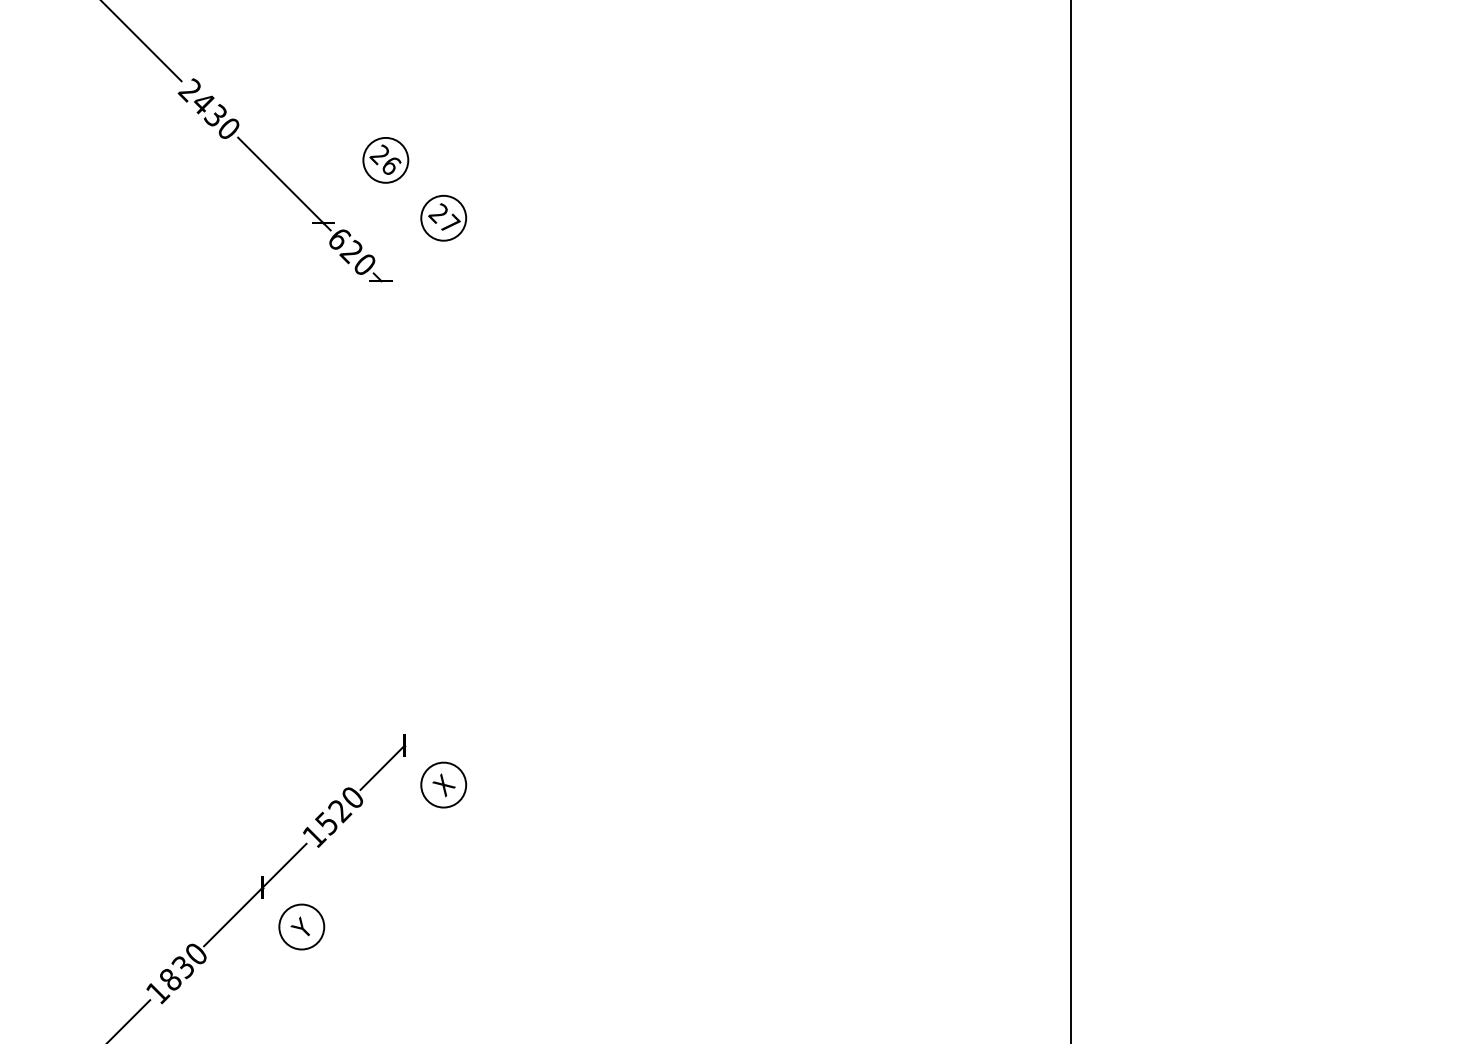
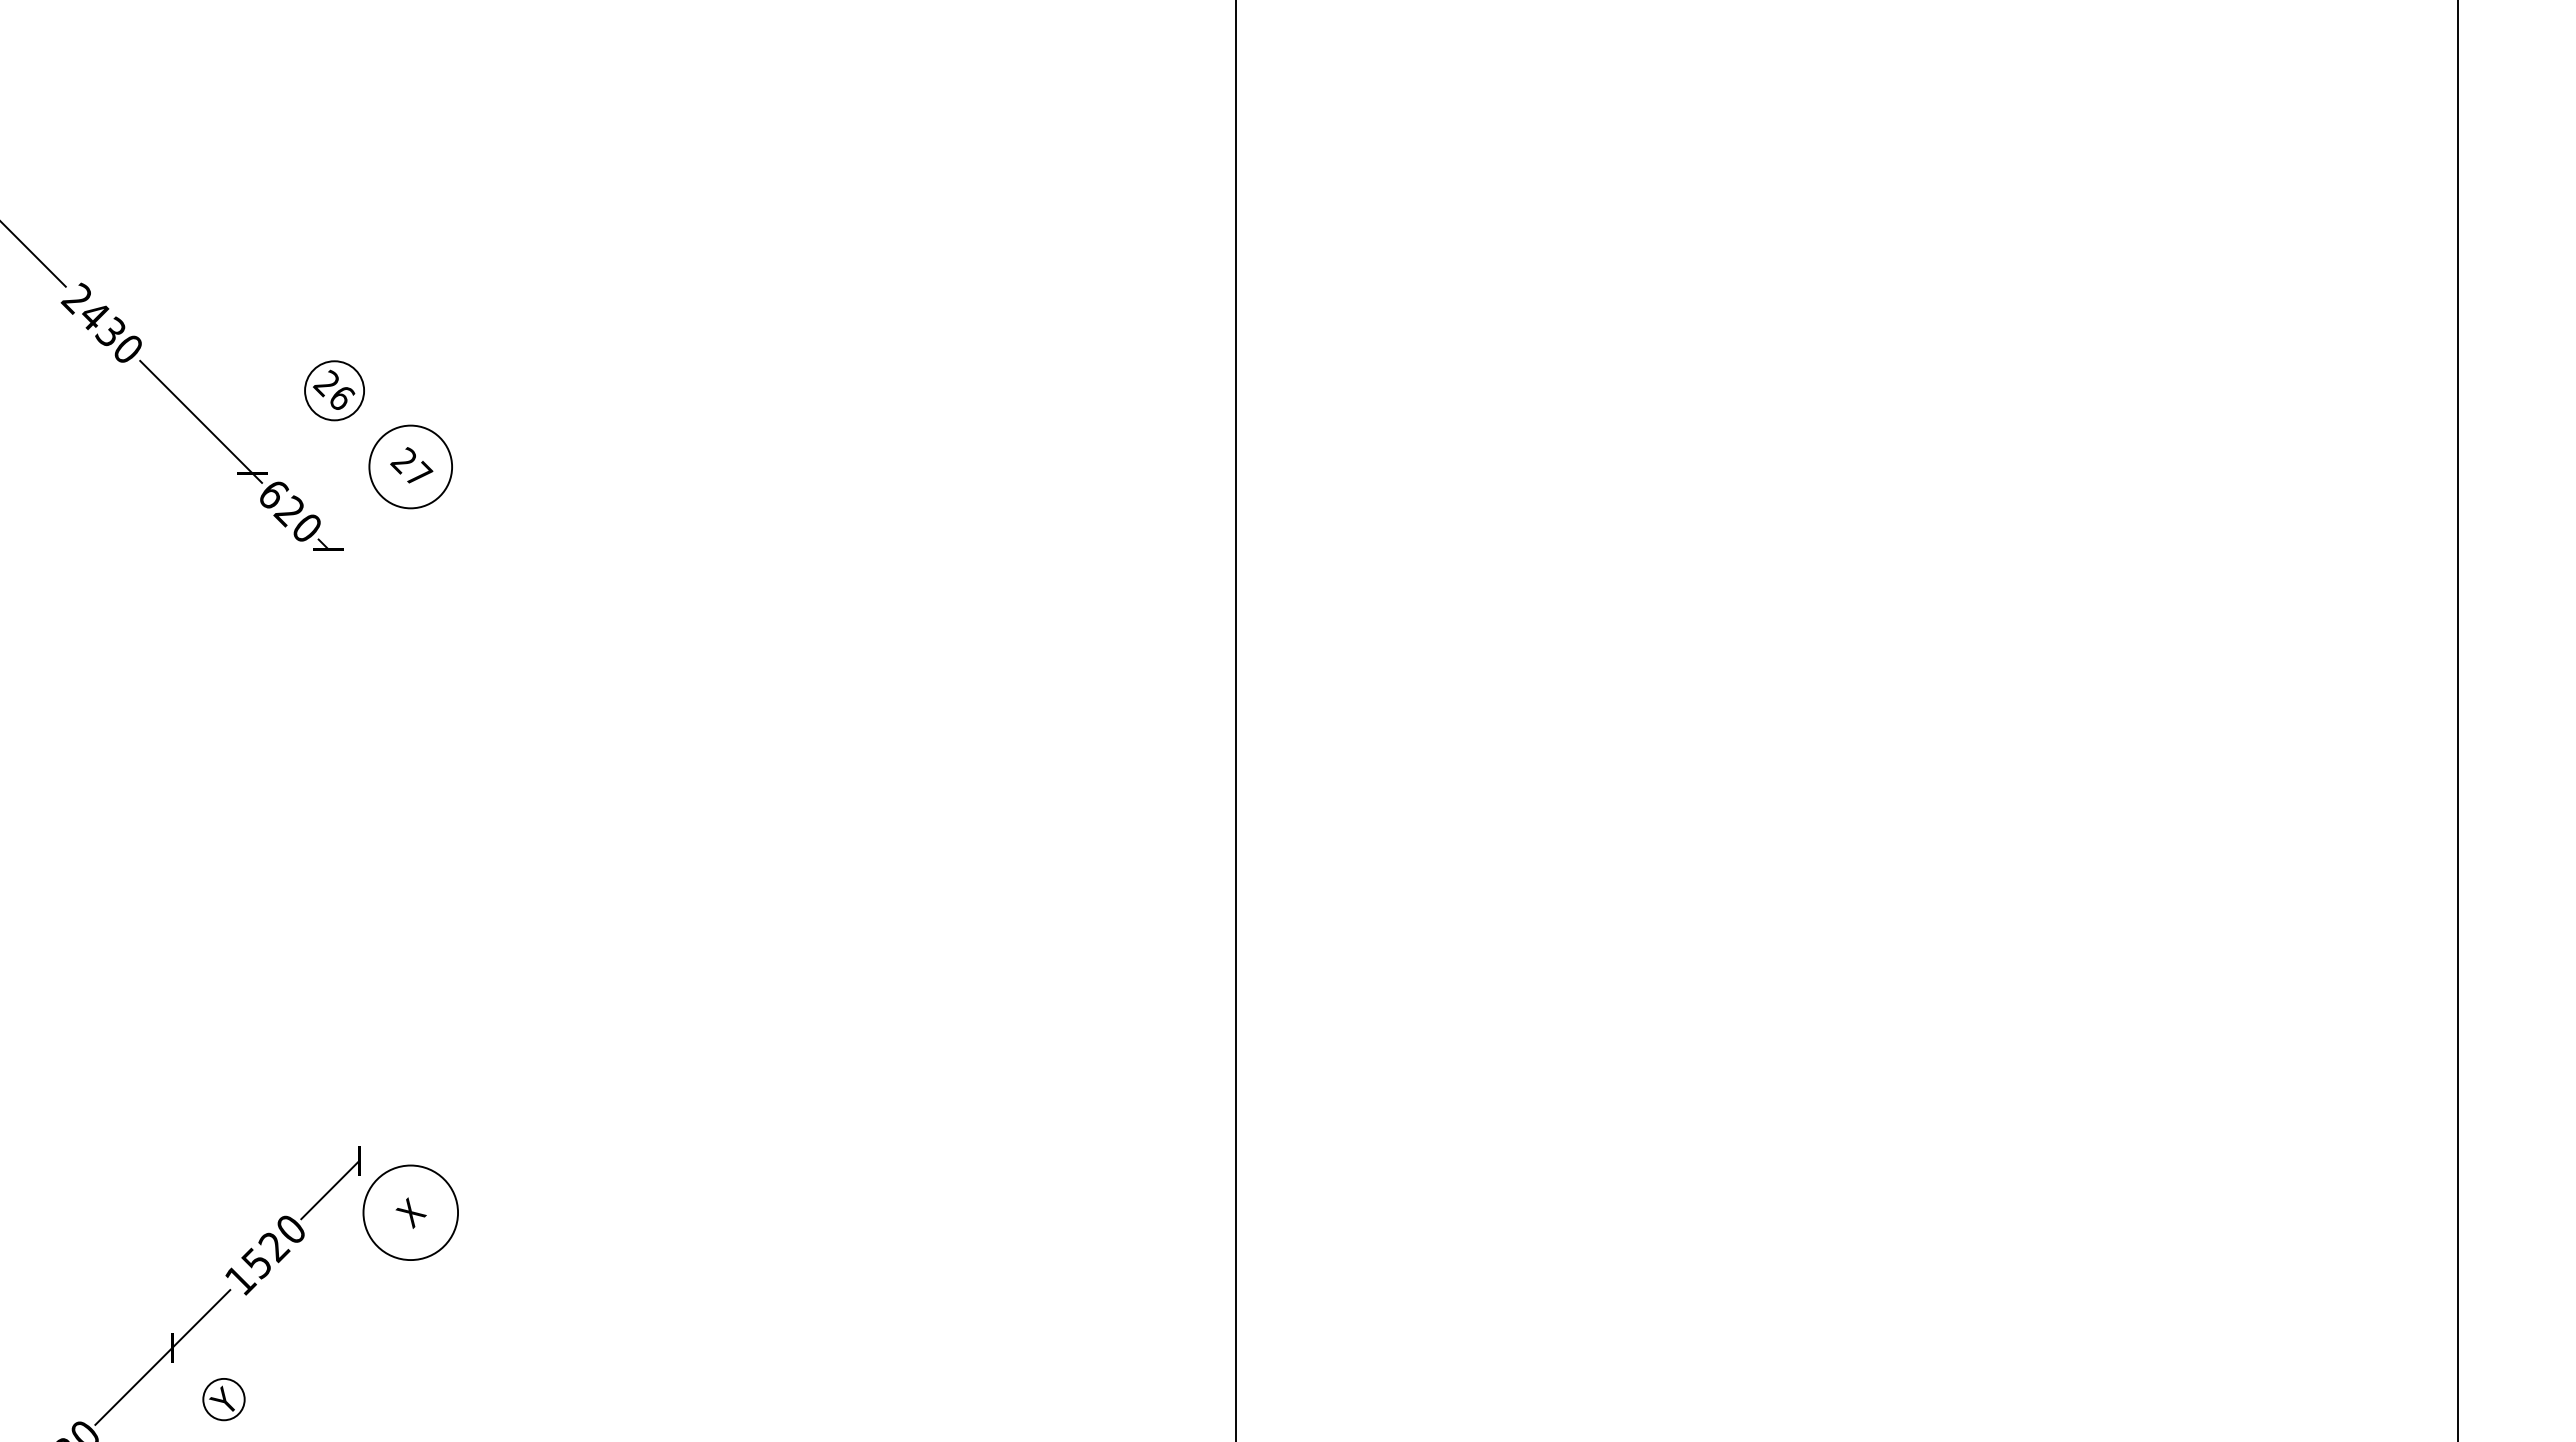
circle: (443, 217) -> (410, 466), size x1.4
circle: (443, 784) -> (410, 1212), size x1.6
circle: (301, 926) -> (223, 1399), size x0.7

